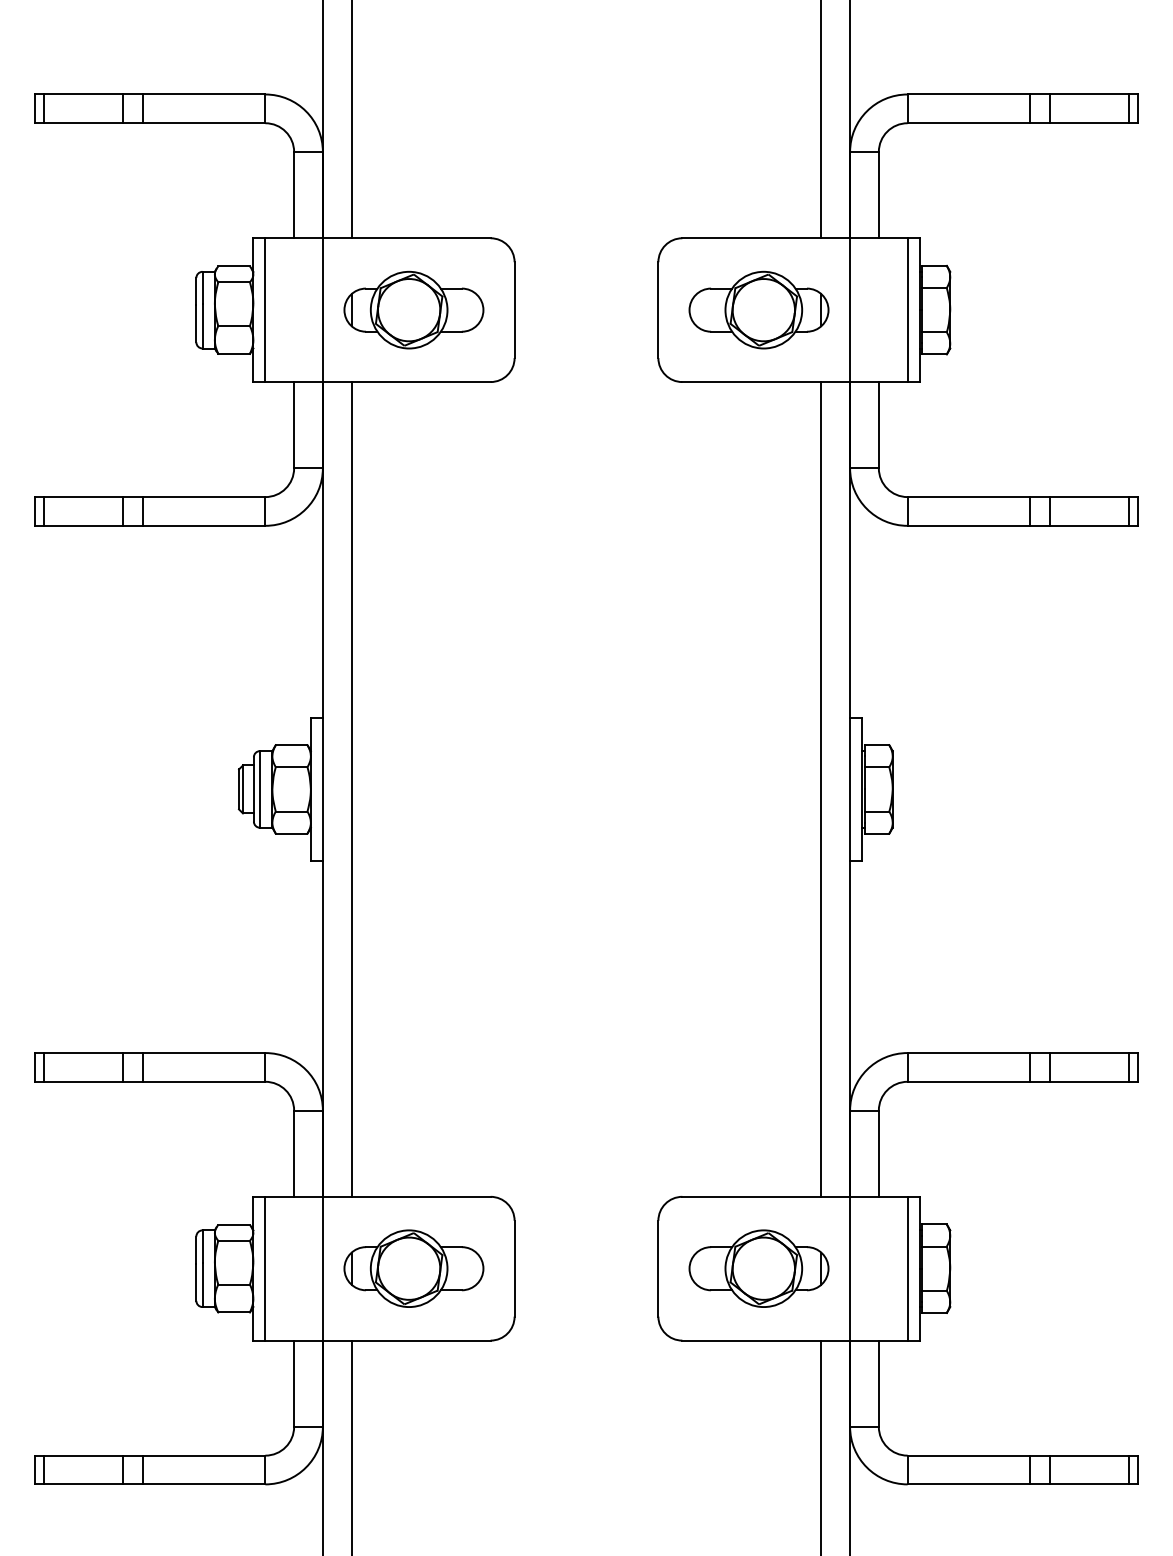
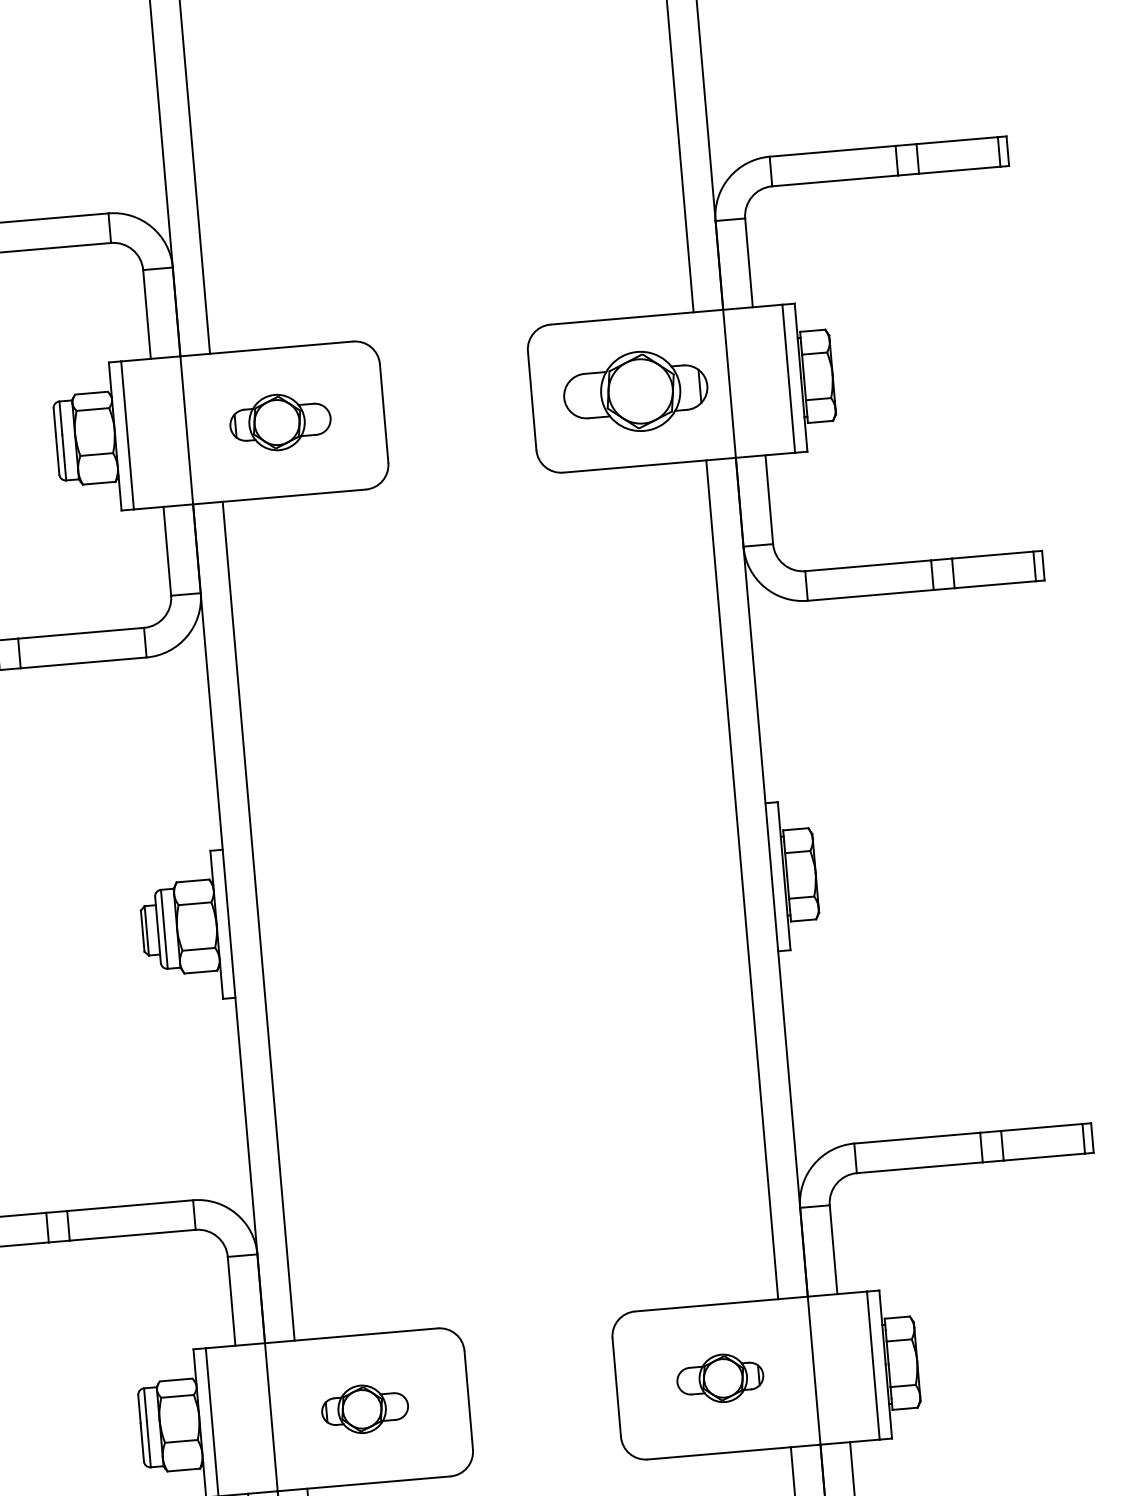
part: (413, 309) -> (279, 421), size x0.7
part: (413, 1268) -> (364, 1408), size x0.6
part: (758, 1268) -> (719, 1378), size x0.6

